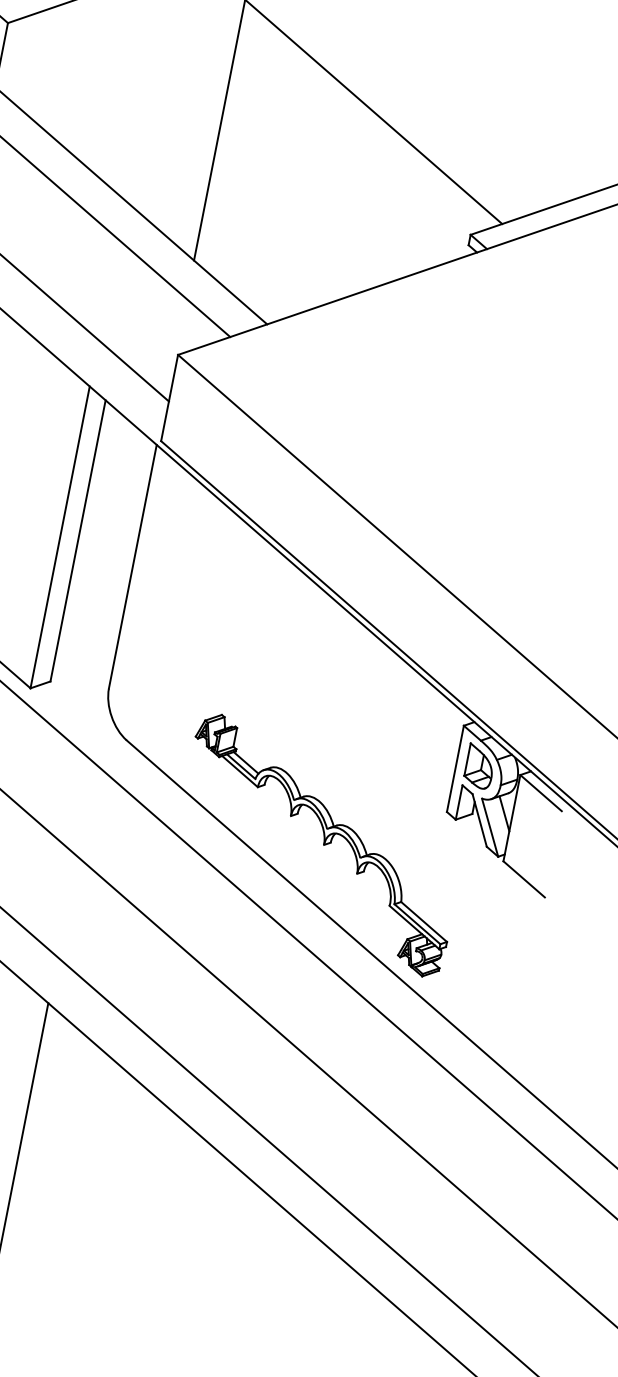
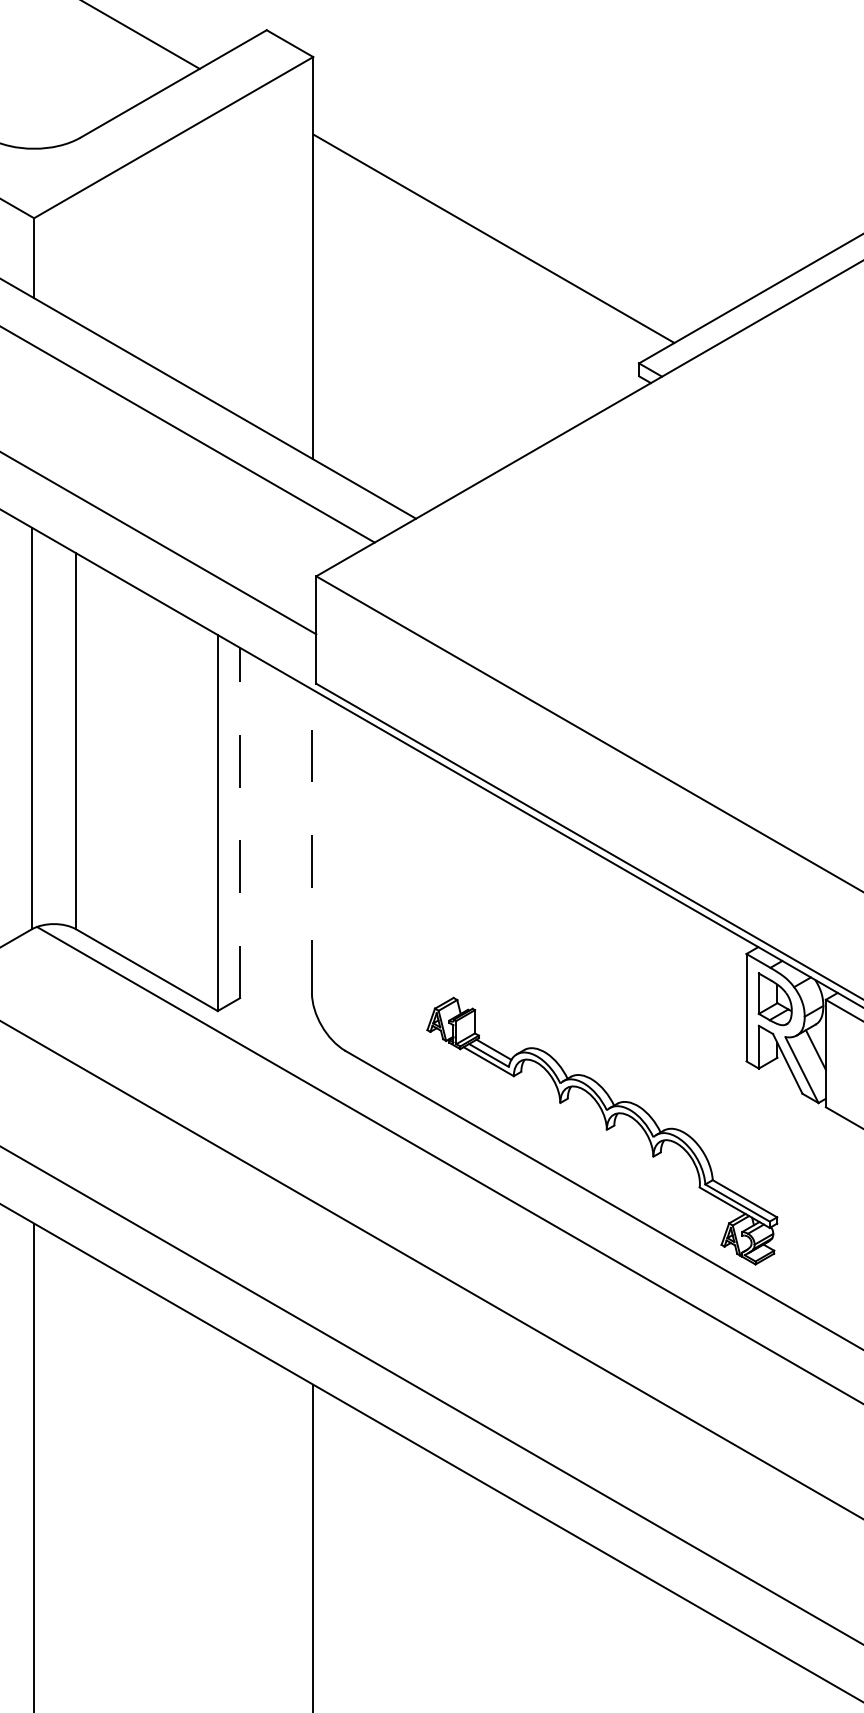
line: (78, 540) -> (240, 822), solid -> dashed
line: (132, 566) -> (311, 841), solid -> dashed

